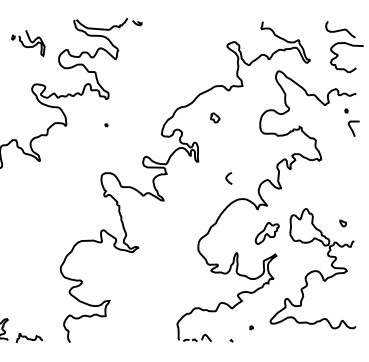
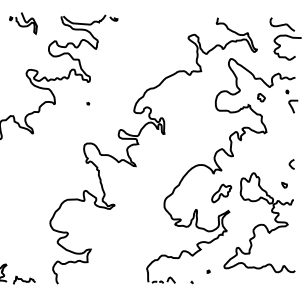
part: (28, 43) -> (23, 23), moved
part: (215, 117) -> (261, 97), moved
curve: (227, 178) -> (290, 164), moved

